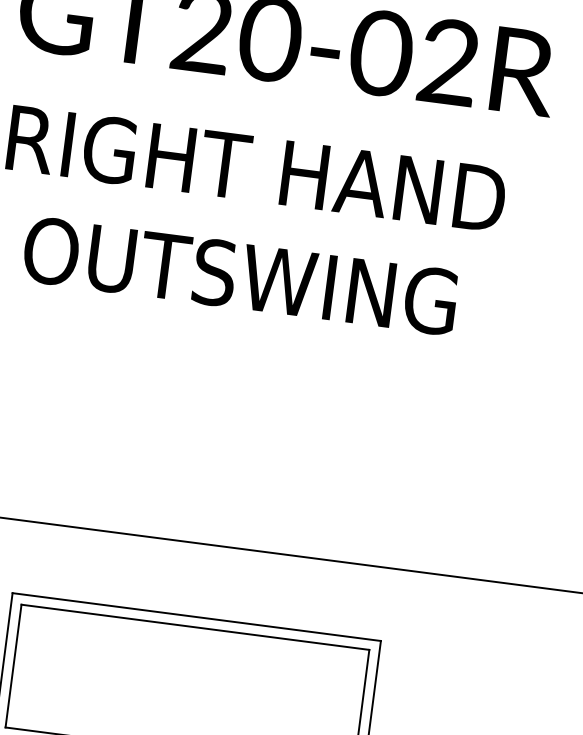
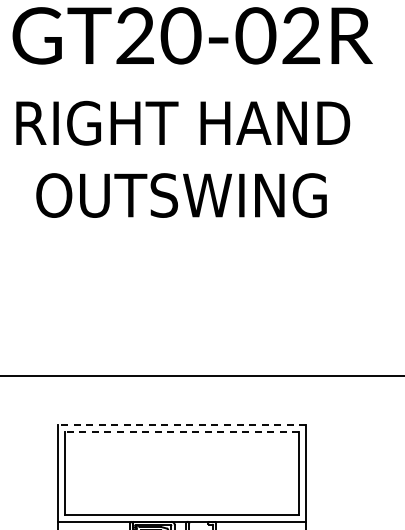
line: (195, 617) -> (181, 425), solid -> dashed
line: (194, 627) -> (181, 432), solid -> dashed

